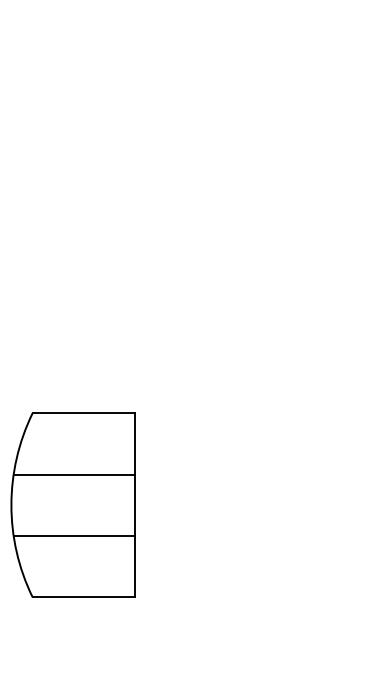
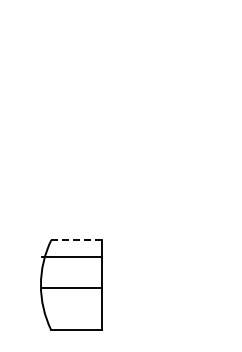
line: (83, 414) -> (76, 240), solid -> dashed
line: (73, 475) -> (71, 257), moved
line: (73, 536) -> (71, 288), moved

